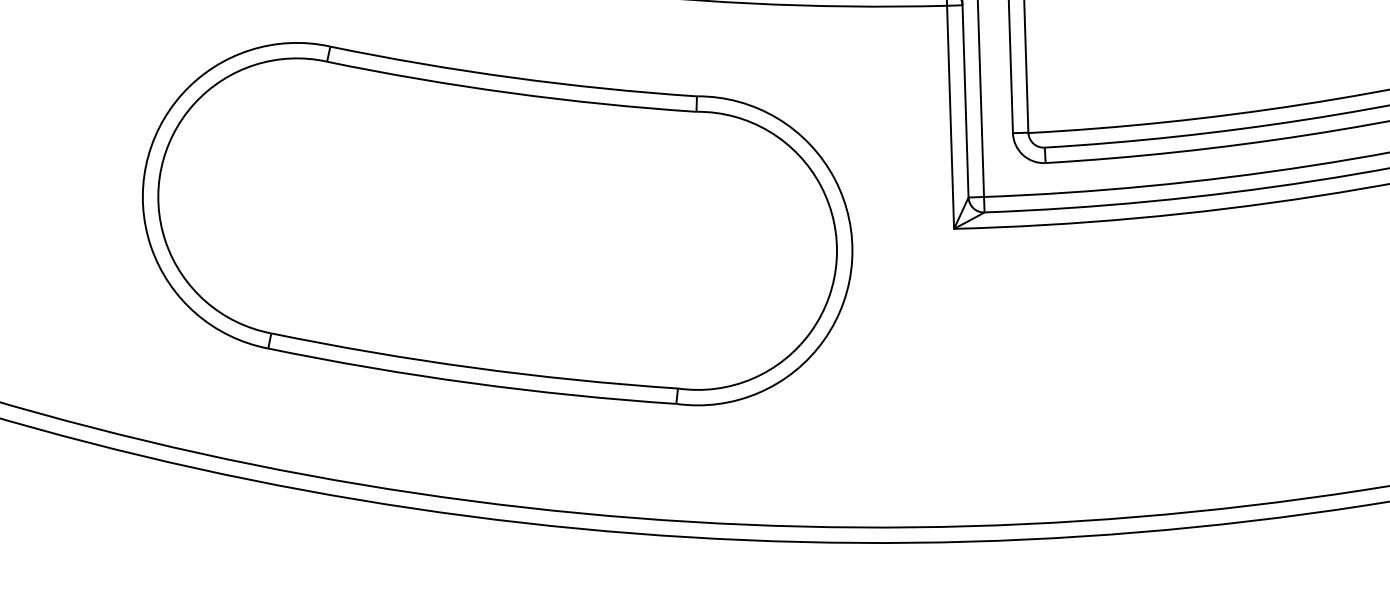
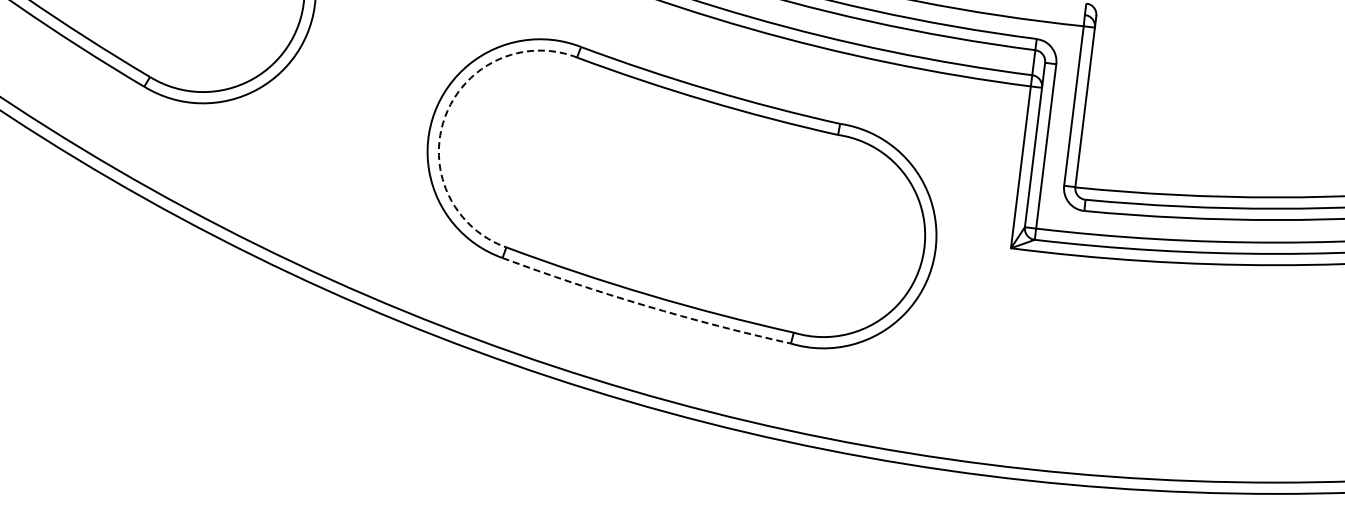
arc: (161, 169) -> (445, 116), solid -> dashed
arc: (471, 382) -> (645, 305), solid -> dashed

